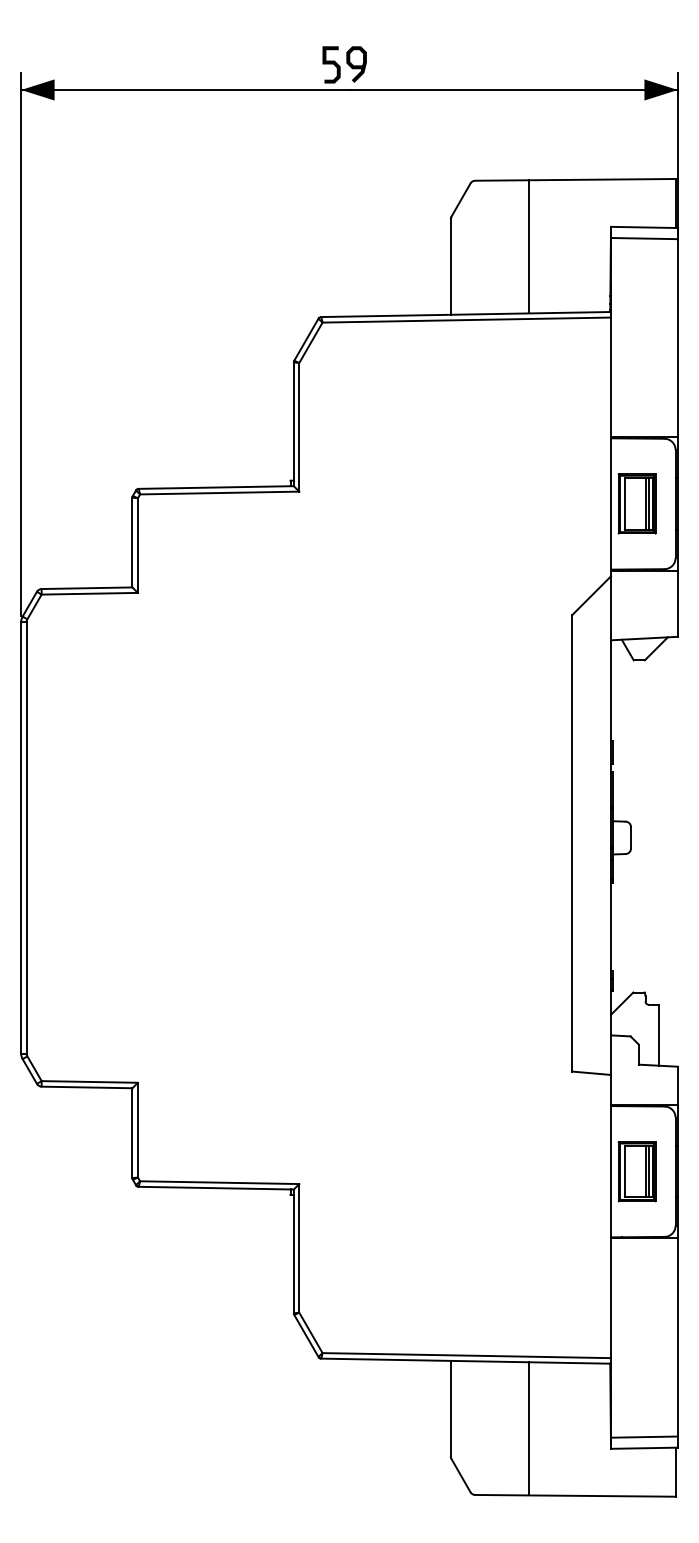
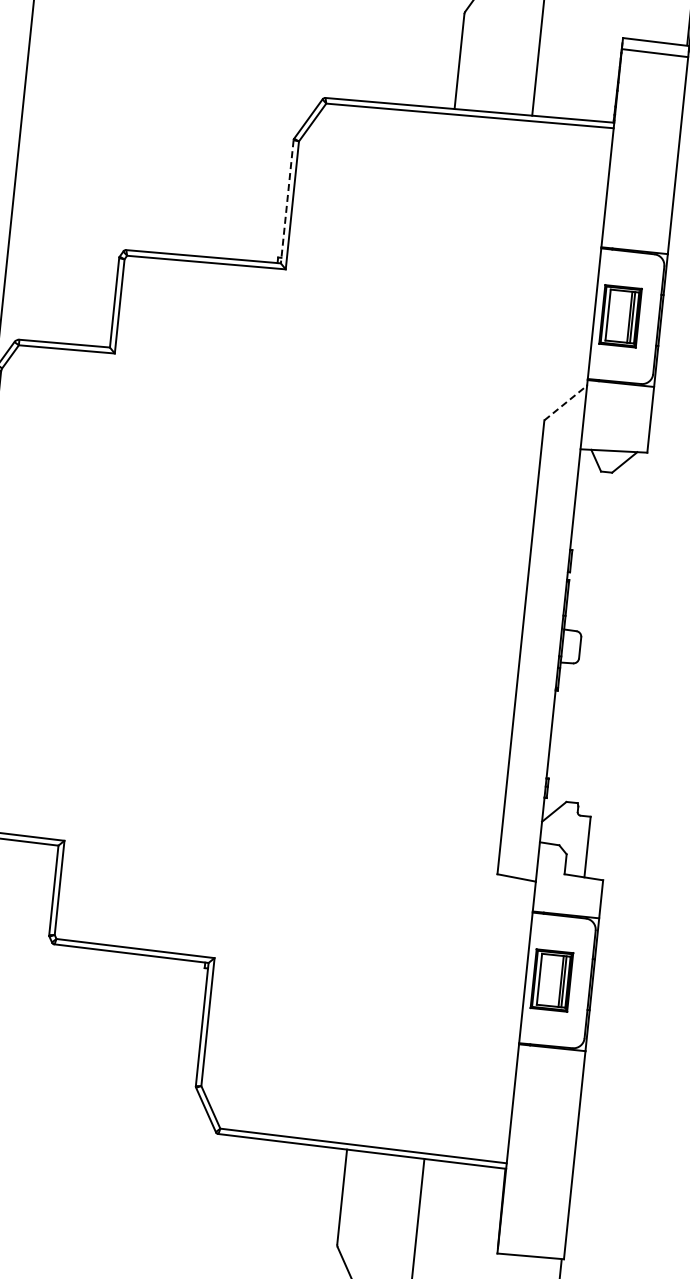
line: (293, 424) -> (286, 201), solid -> dashed
line: (591, 595) -> (565, 402), solid -> dashed
line: (644, 1436) -> (531, 1244), removed

